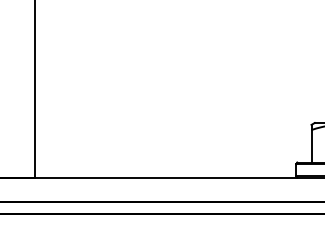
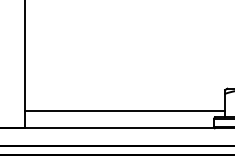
line: (173, 153) -> (125, 110), added

